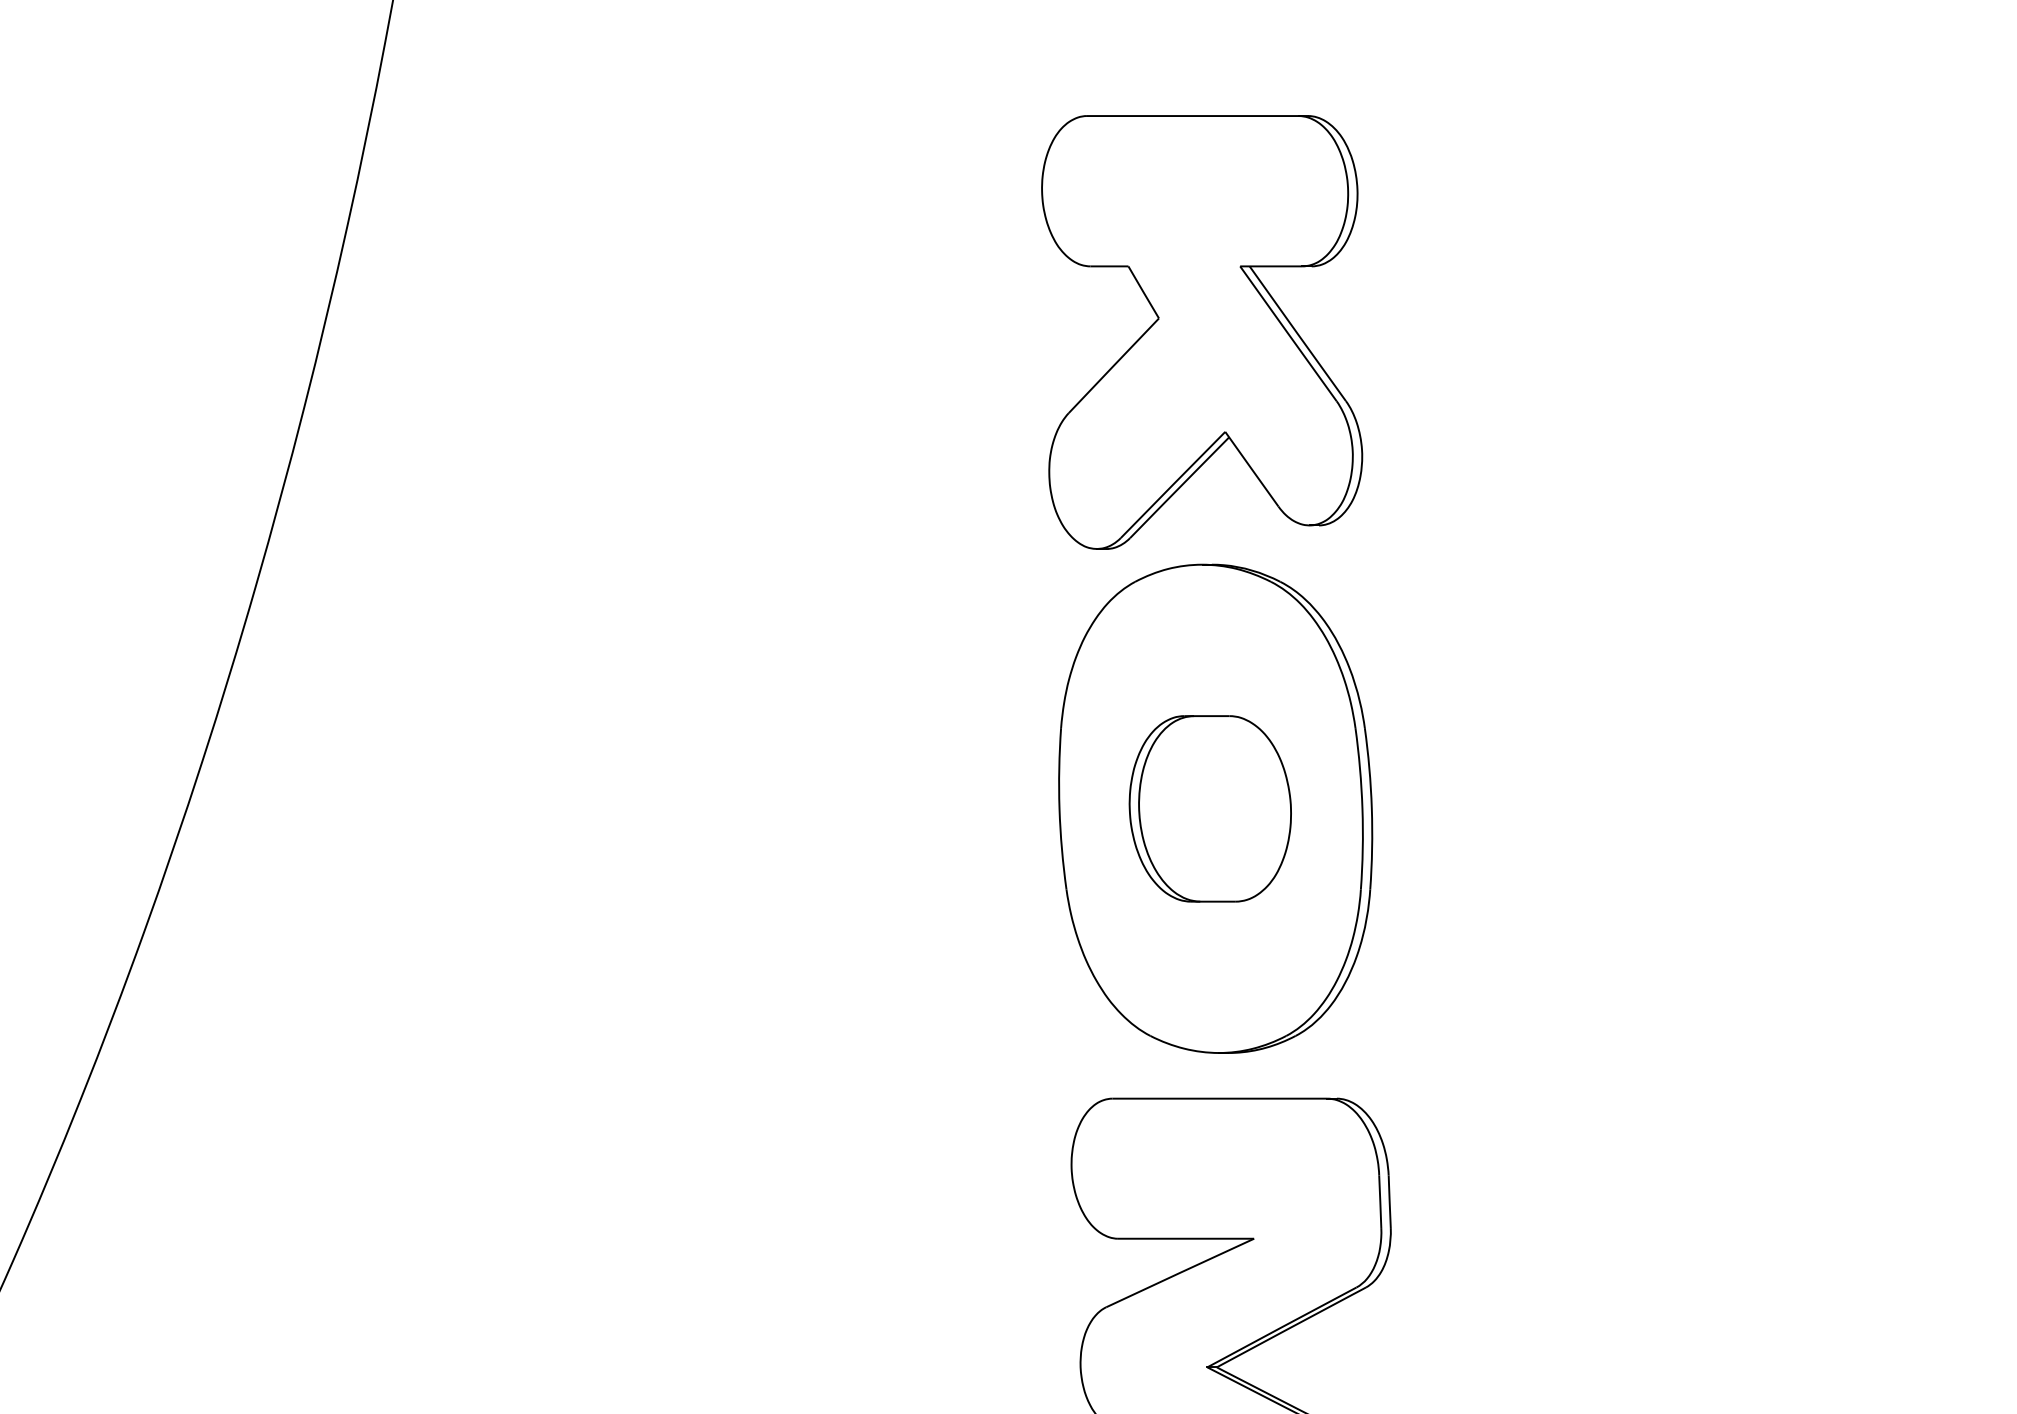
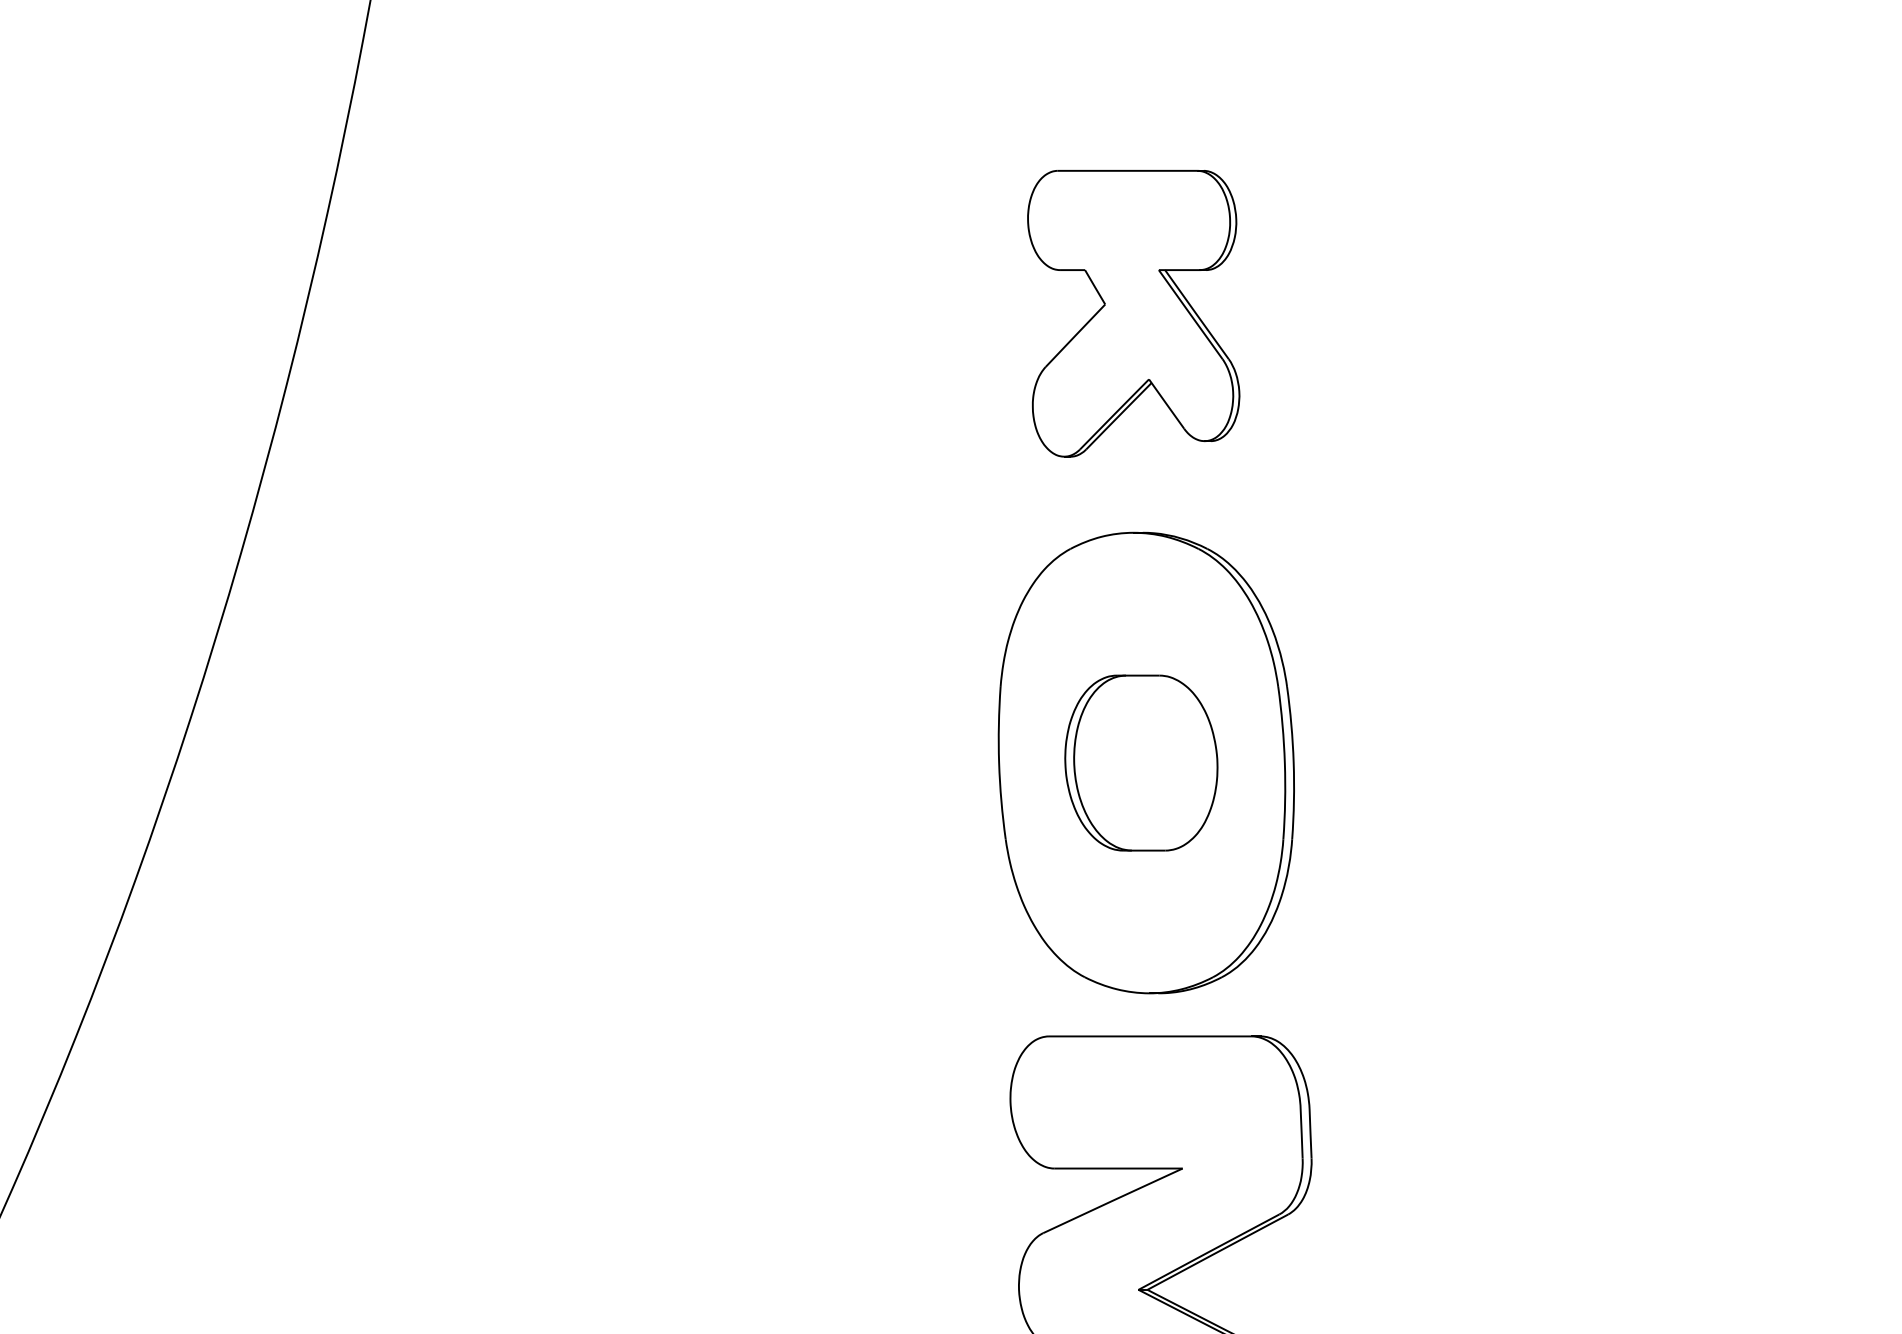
part: (1202, 332) -> (1133, 313), size x0.7

